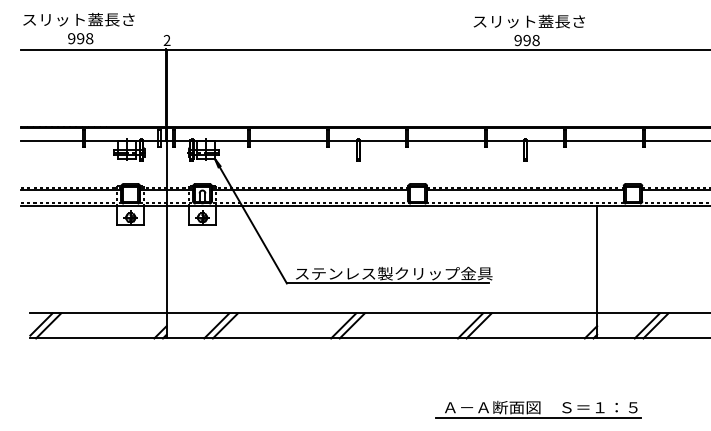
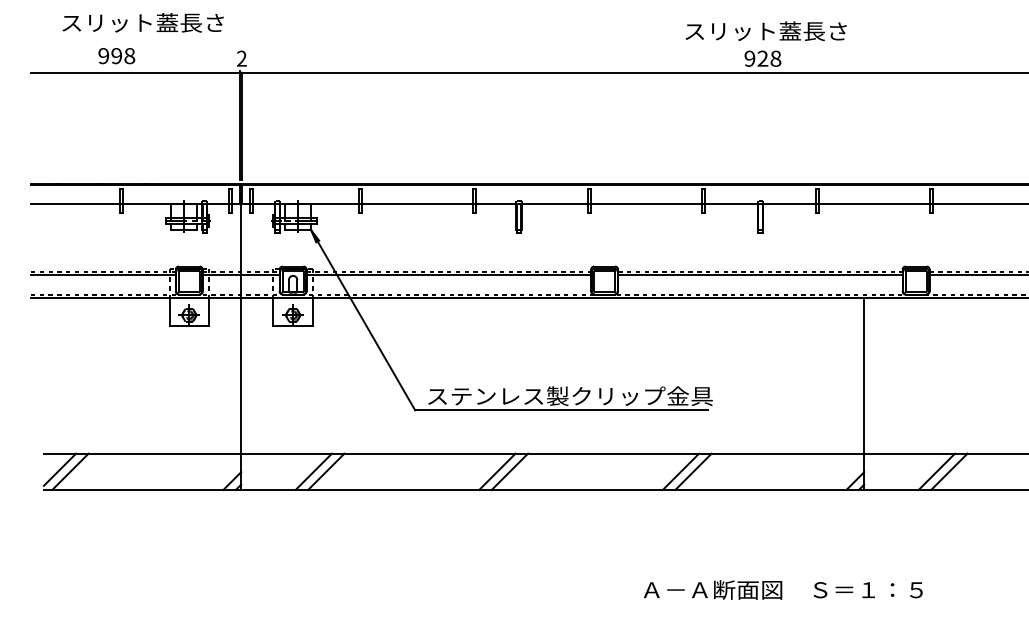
text: (78, 19) -> (142, 22), moved
text: (526, 40) -> (761, 58), 998 -> 928
line: (537, 418) -> (777, 605), removed

